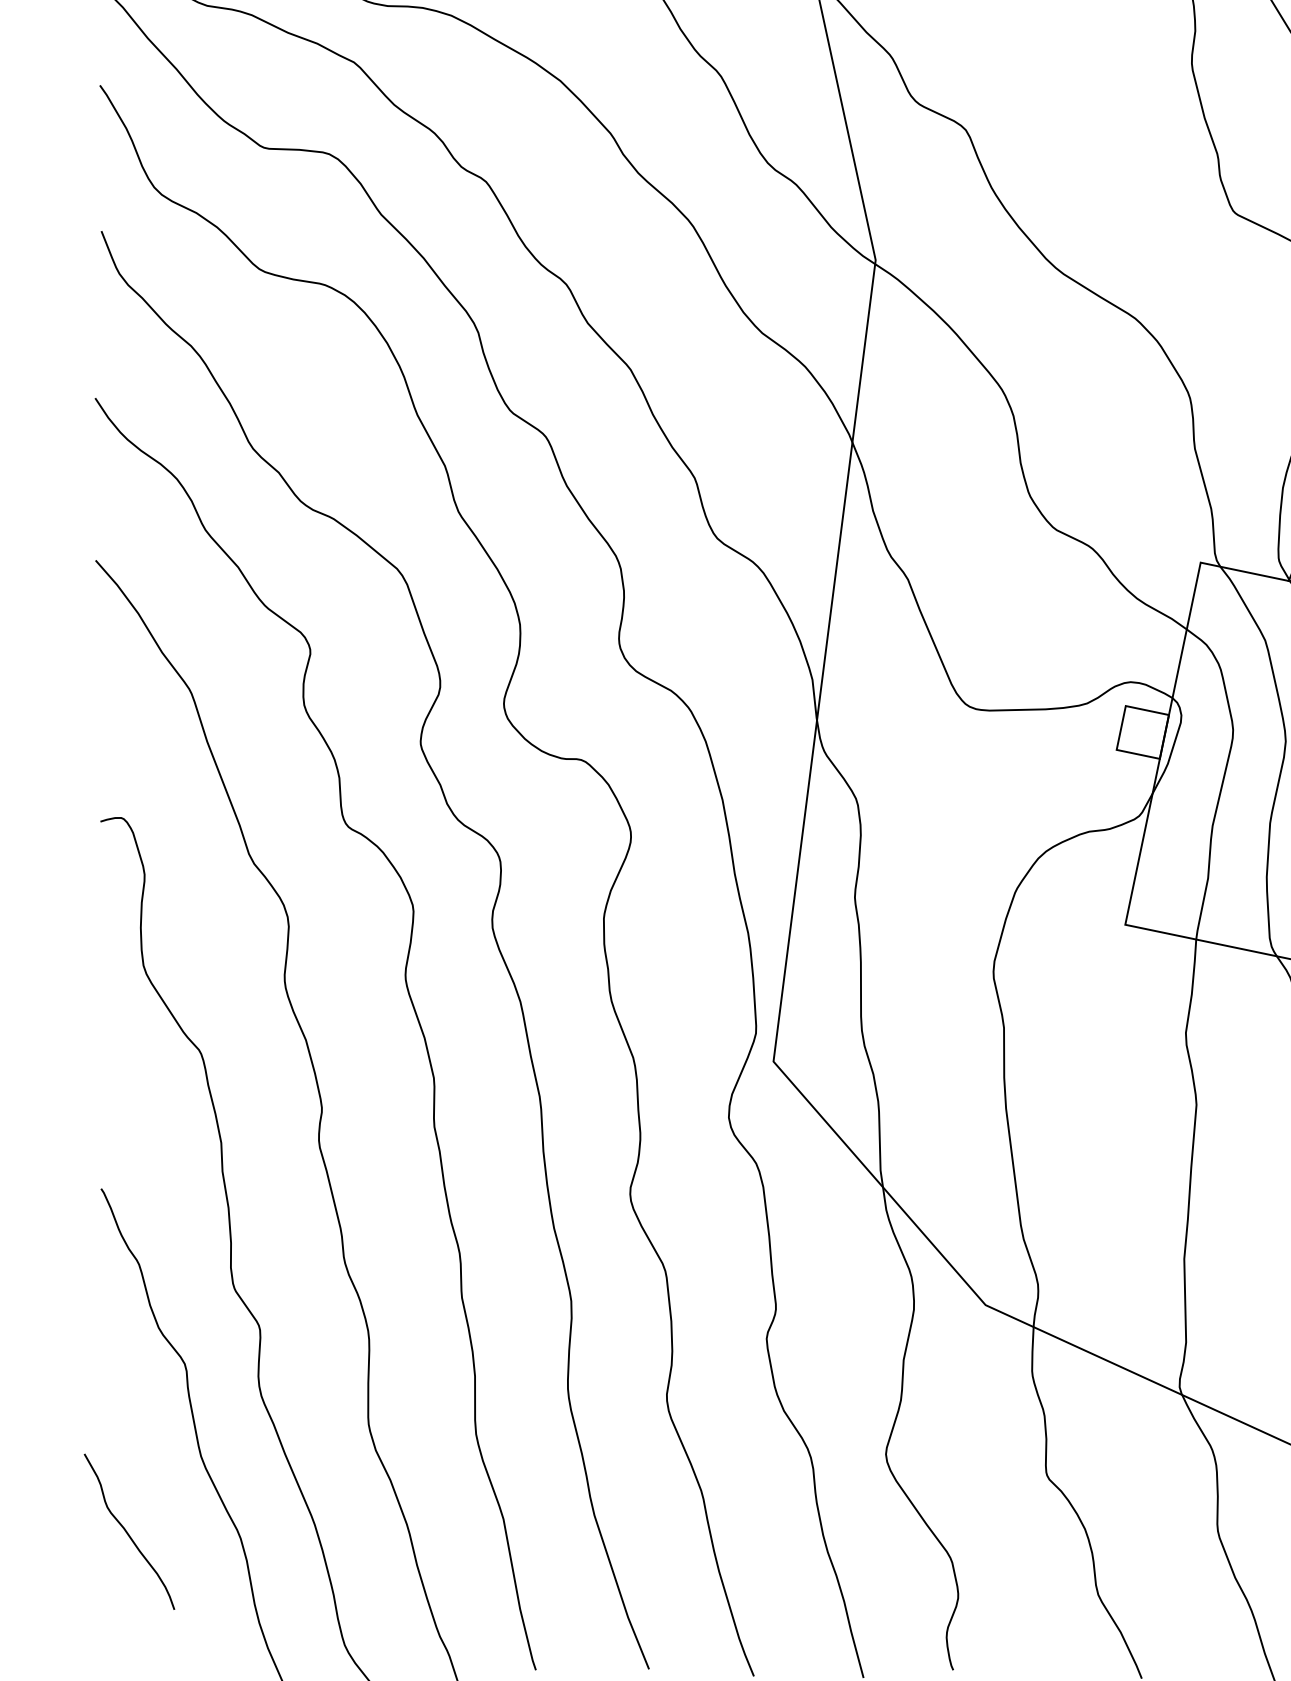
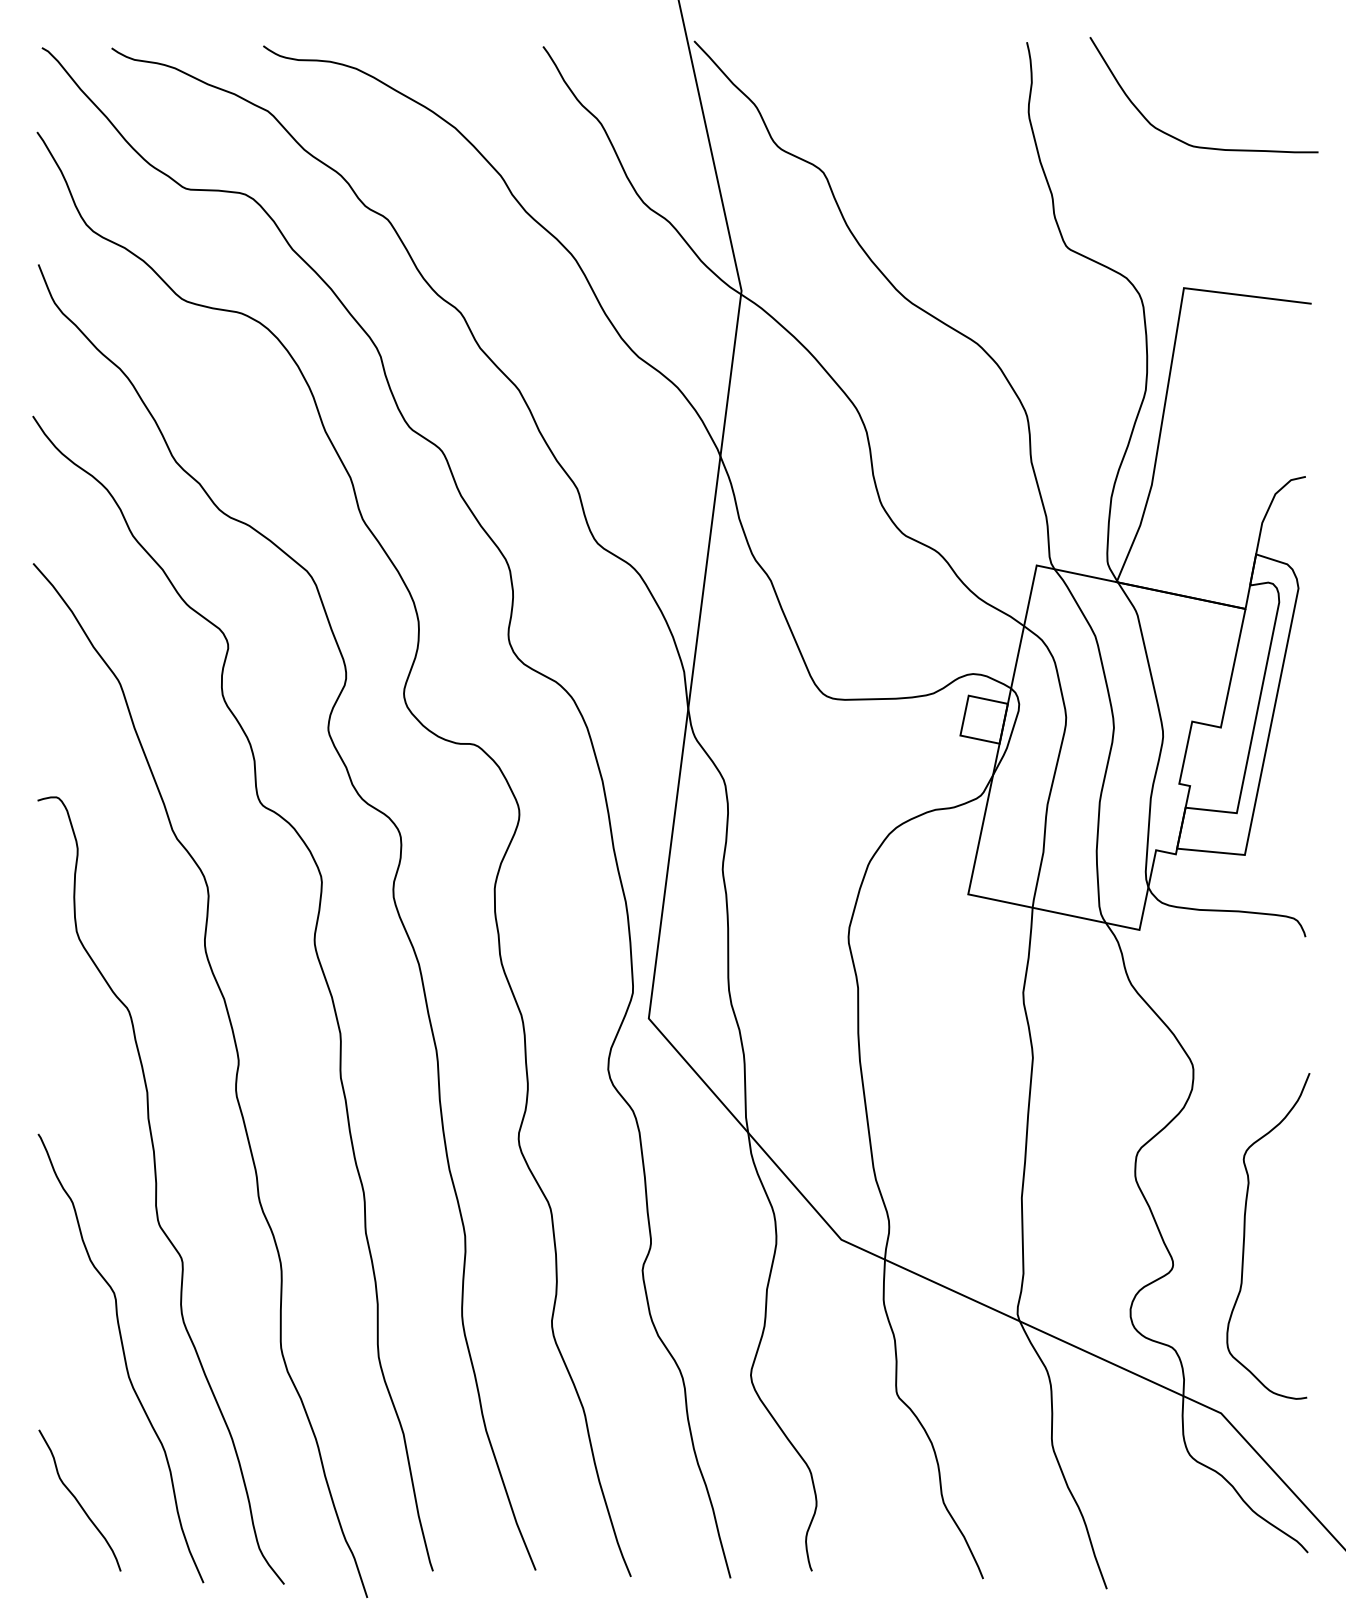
curve: (127, 1531) -> (78, 1500), moved

